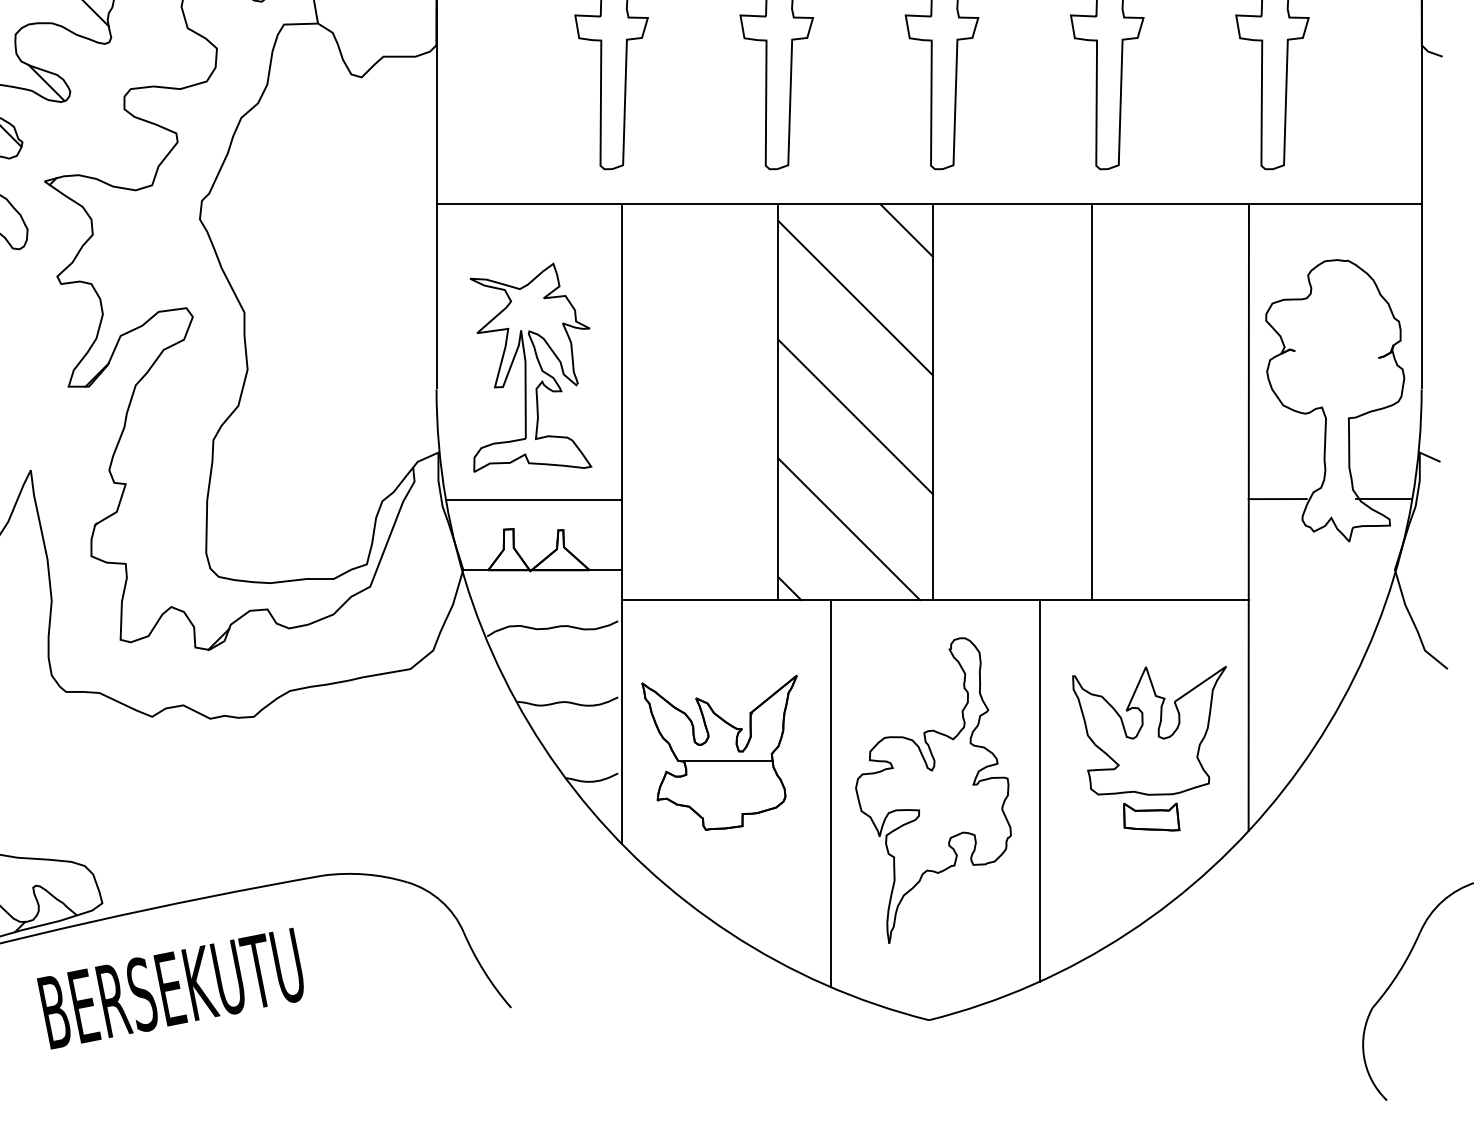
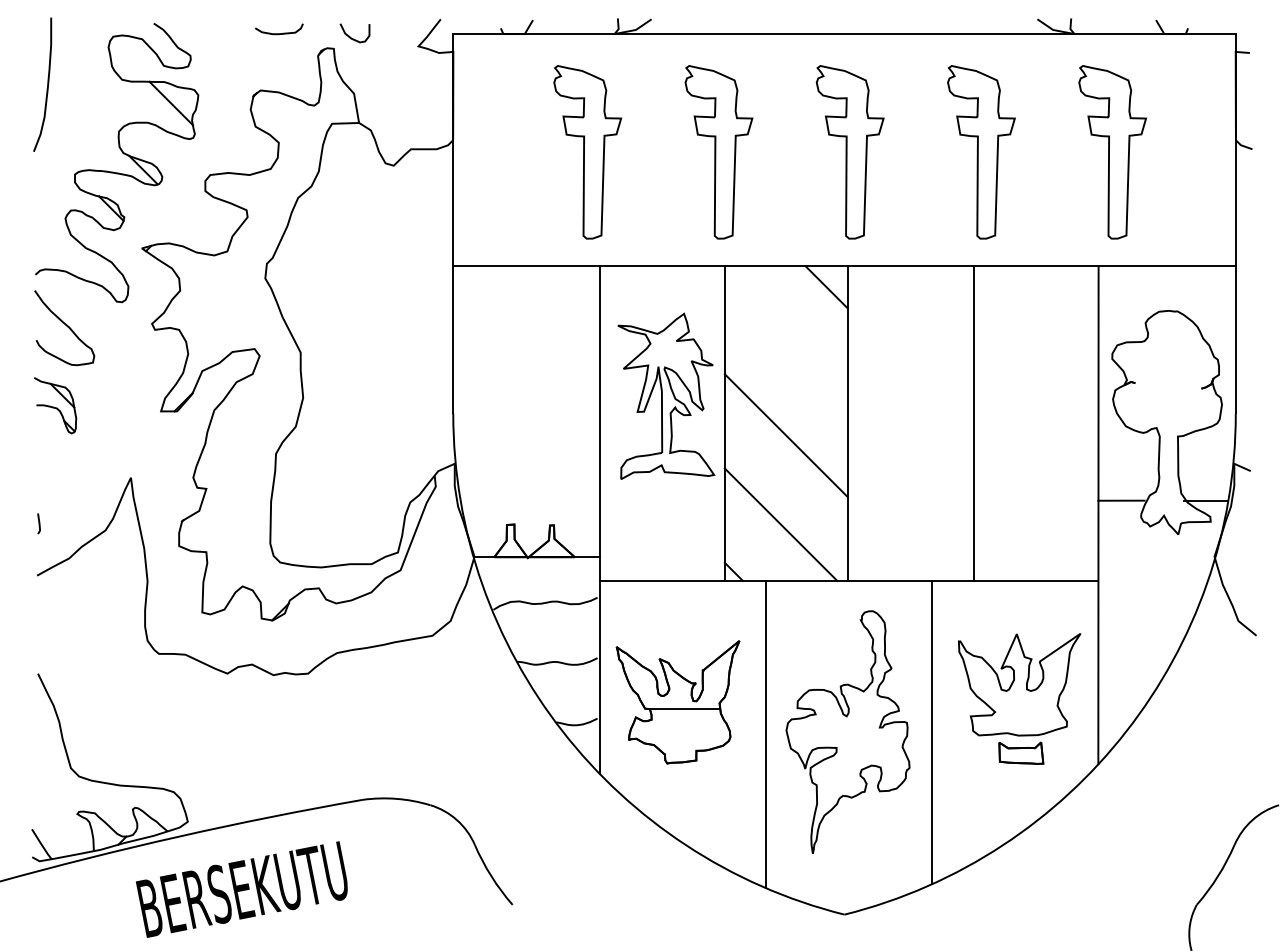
line: (854, 297) -> (785, 340), removed
part: (531, 366) -> (666, 395), moved
line: (533, 500) -> (530, 501), removed

